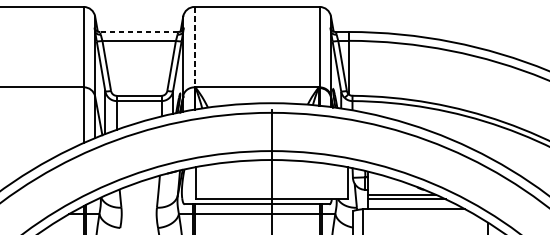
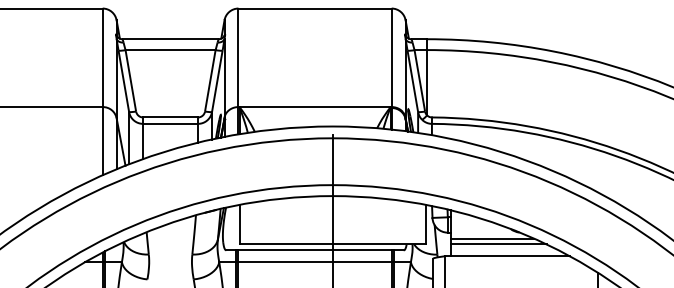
line: (139, 32) -> (170, 39), dashed -> solid
line: (194, 47) -> (238, 58), dashed -> solid

